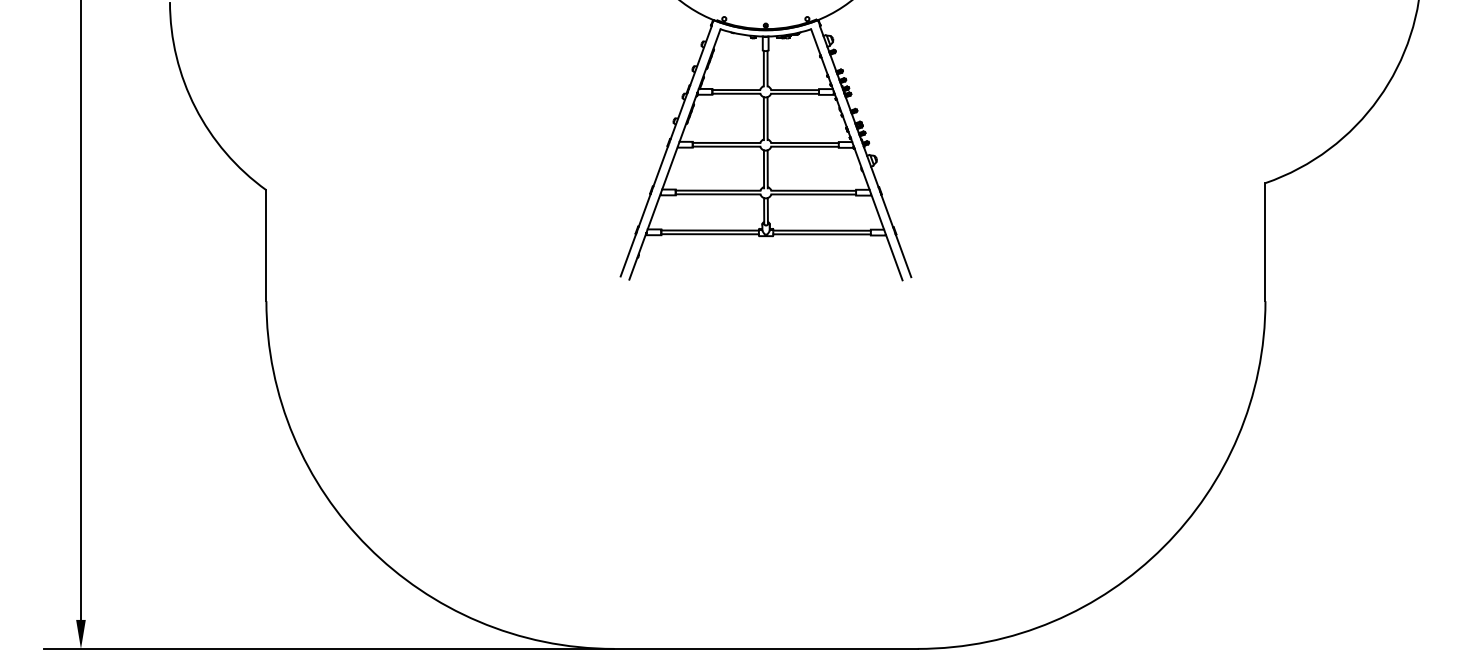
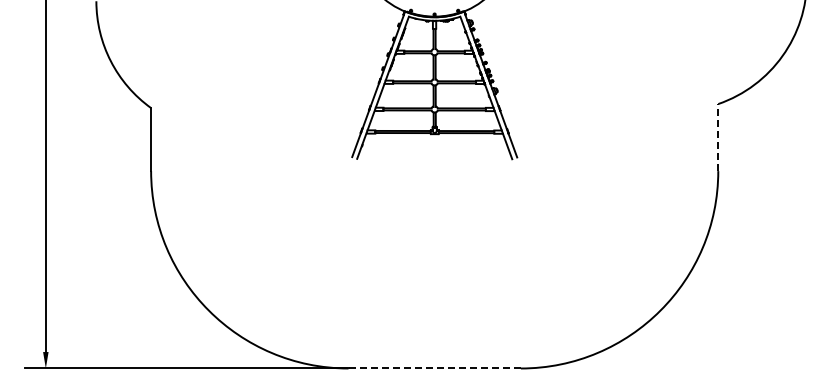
line: (1265, 242) -> (718, 137), solid -> dashed
line: (767, 648) -> (435, 368), solid -> dashed

